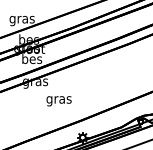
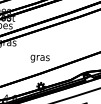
text: (58, 101) -> (39, 59), moved

